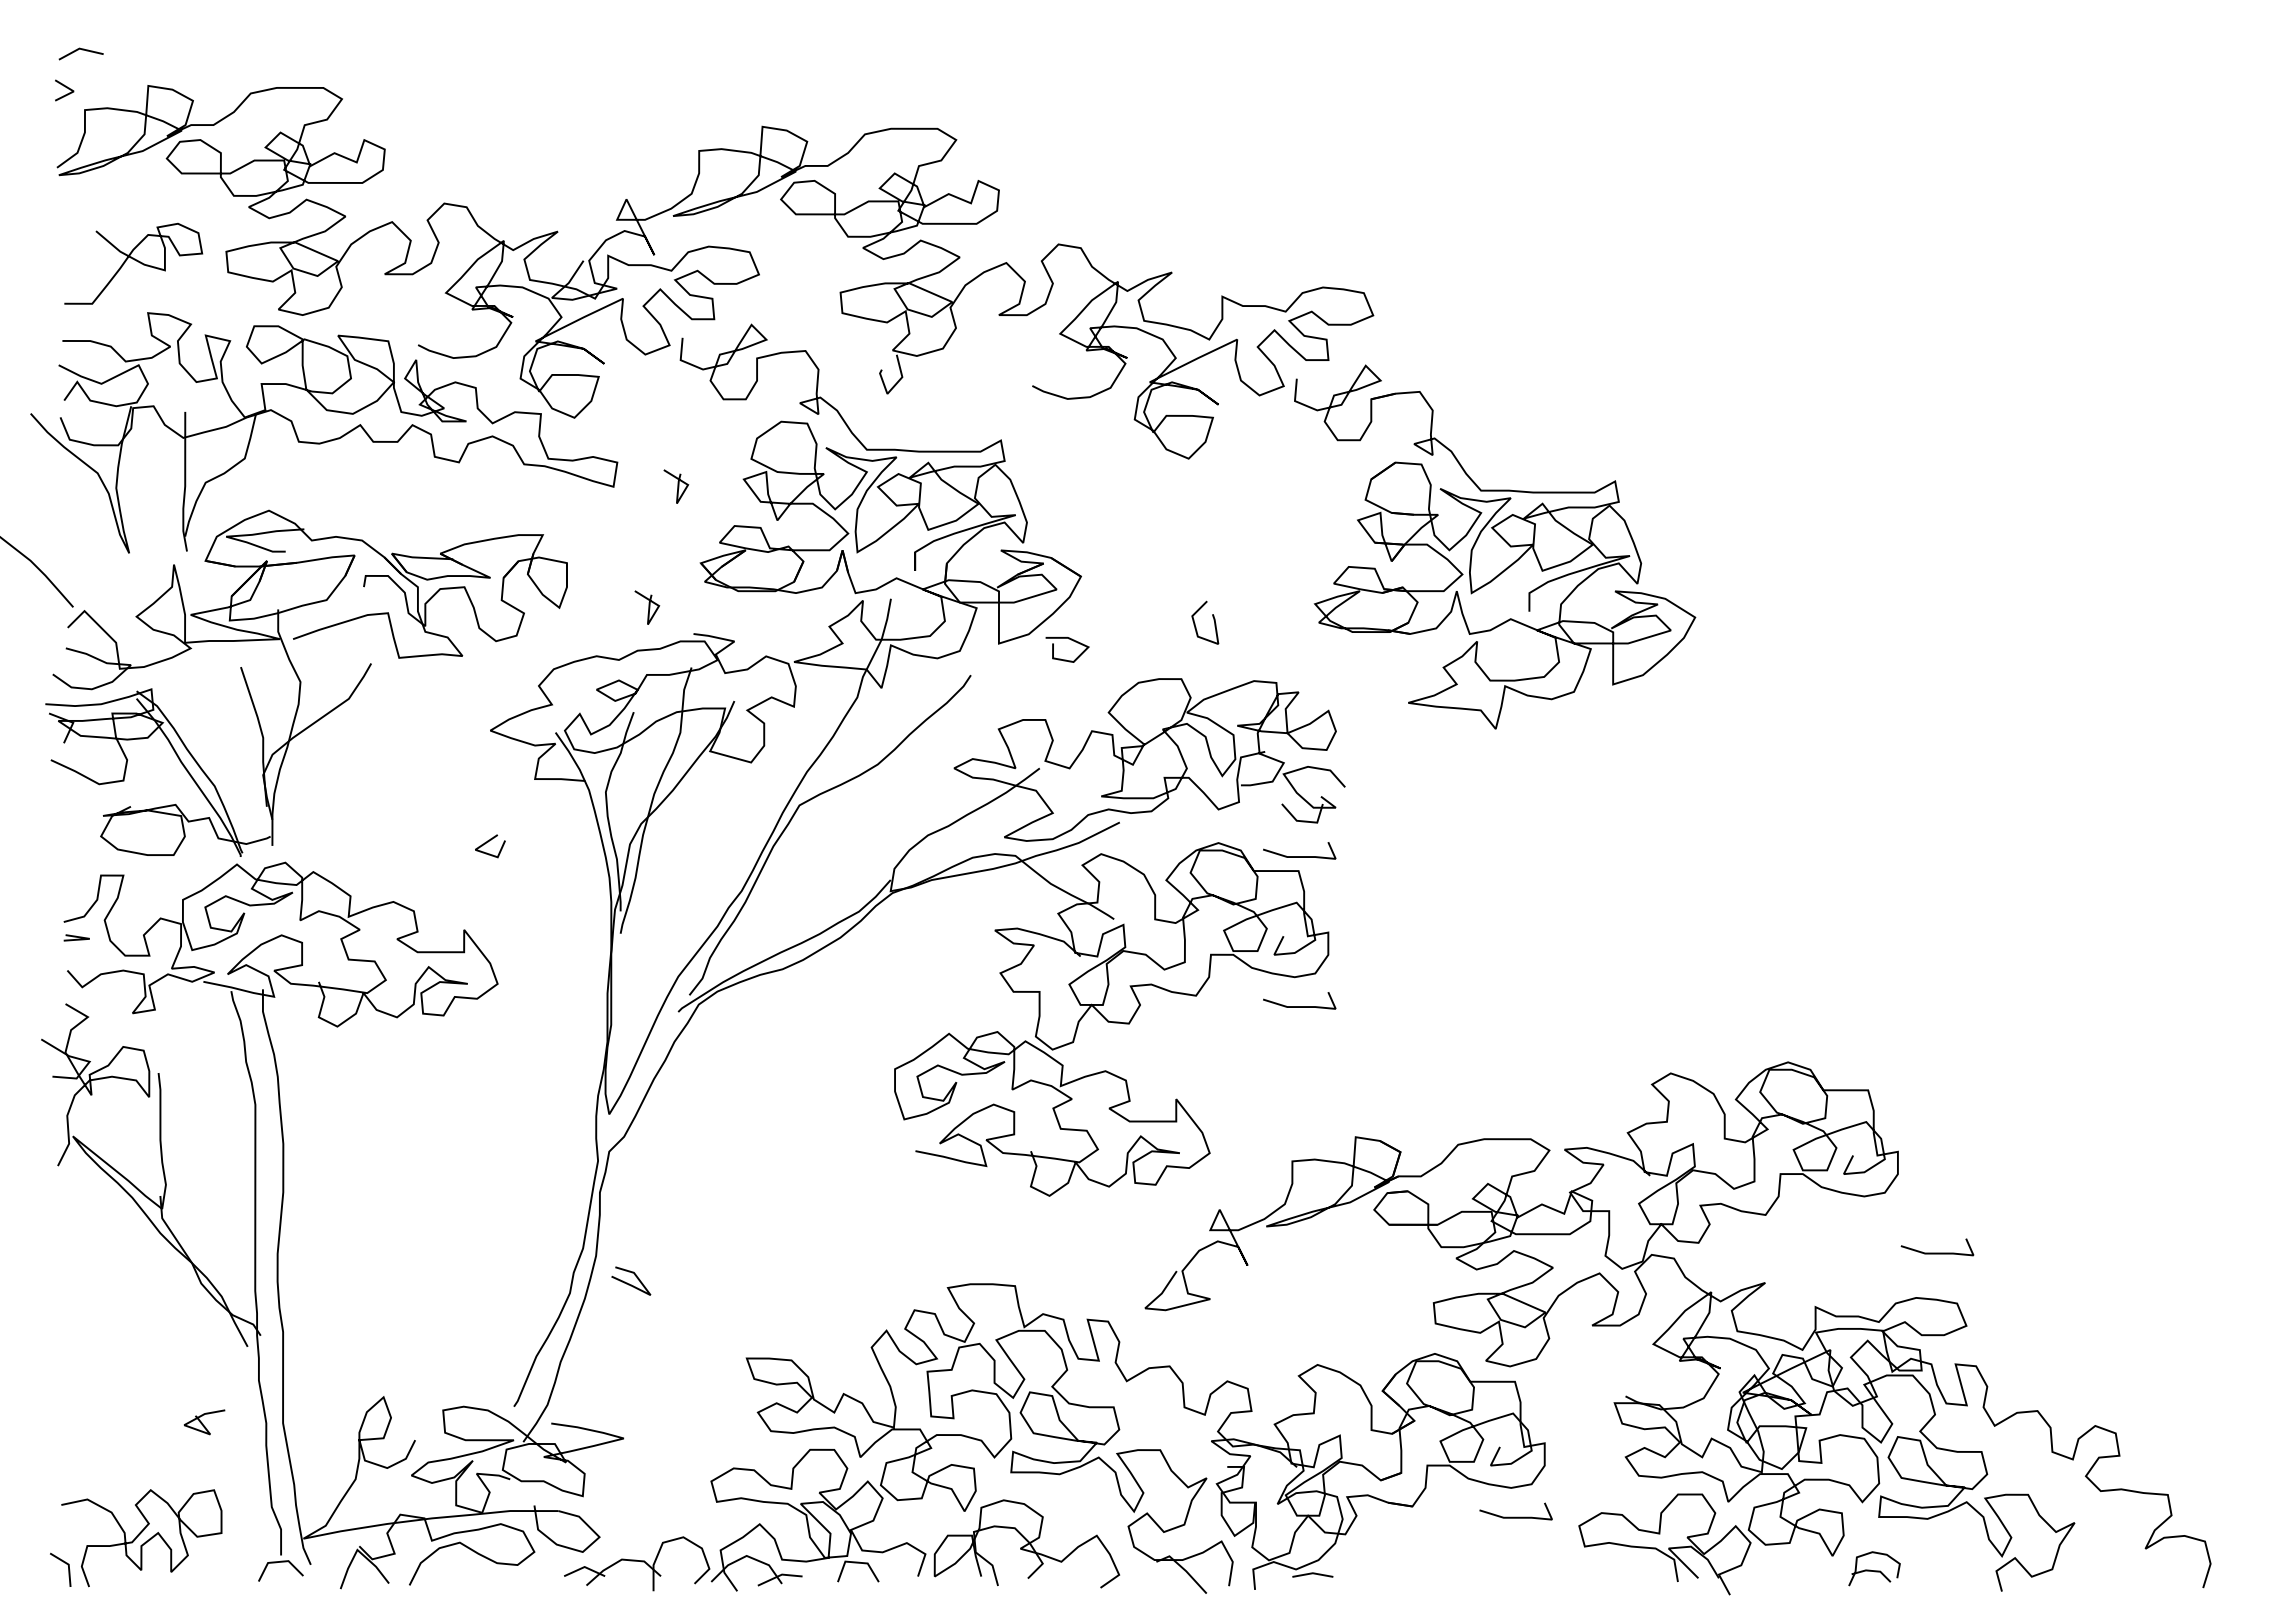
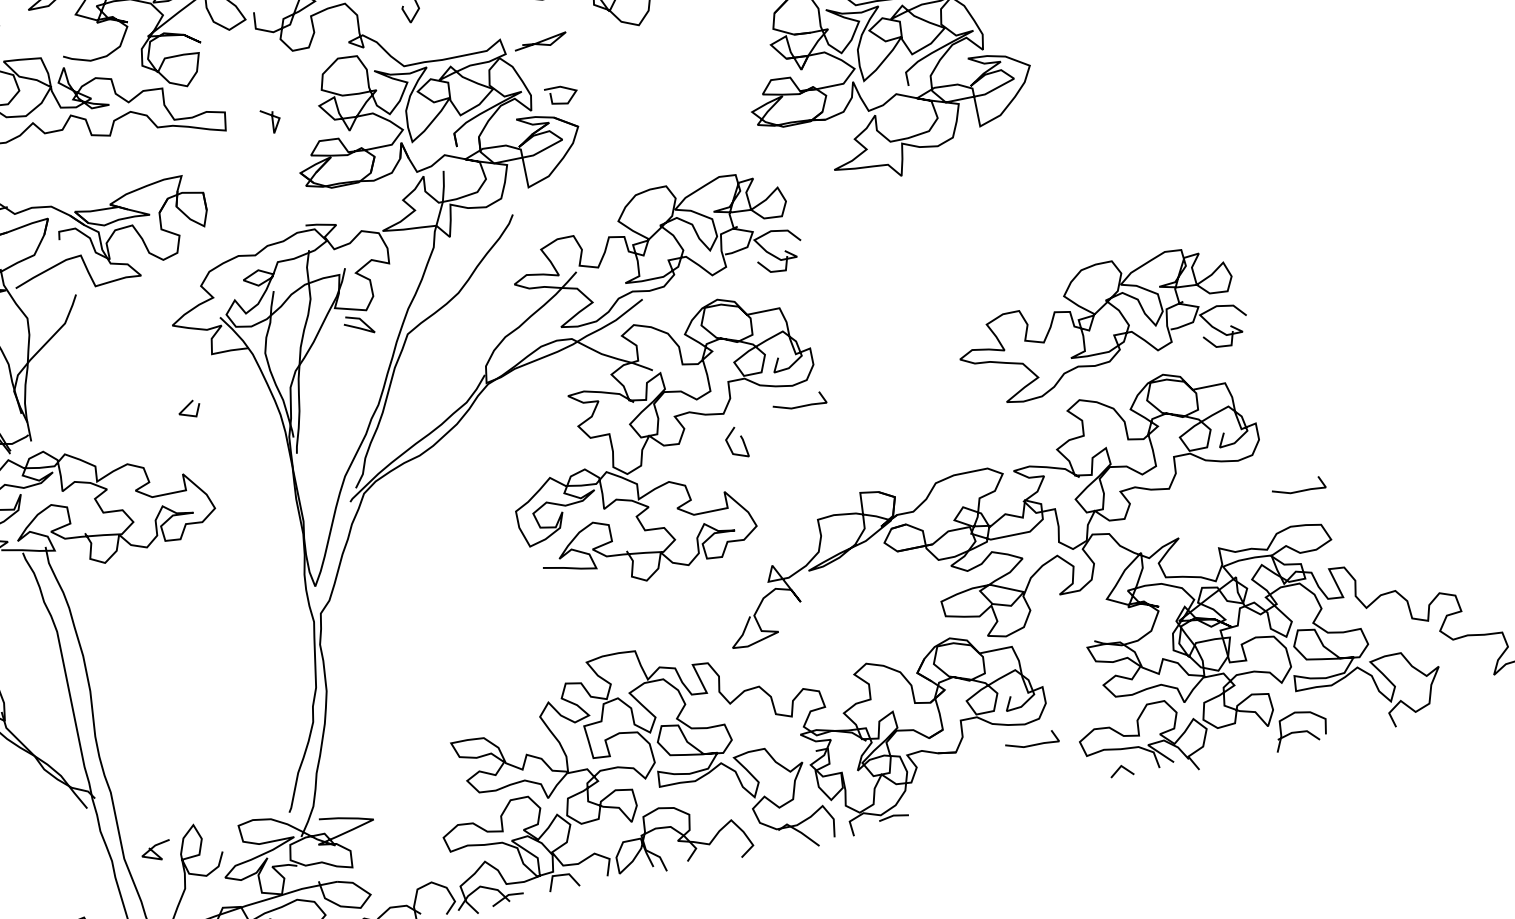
curve: (1053, 454) -> (540, 42), added
line: (648, 607) -> (268, 212), removed
curve: (1213, 620) -> (742, 440), moved
curve: (1071, 640) -> (563, 88), moved
line: (1299, 856) -> (778, 297), removed
part: (1719, 979) -> (1100, 324), added
line: (629, 1283) -> (357, 327), moved
curve: (202, 1422) -> (154, 851), moved
part: (1874, 1568) -> (1300, 729), size x1.43
line: (1624, 1572) -> (1119, 769), added

